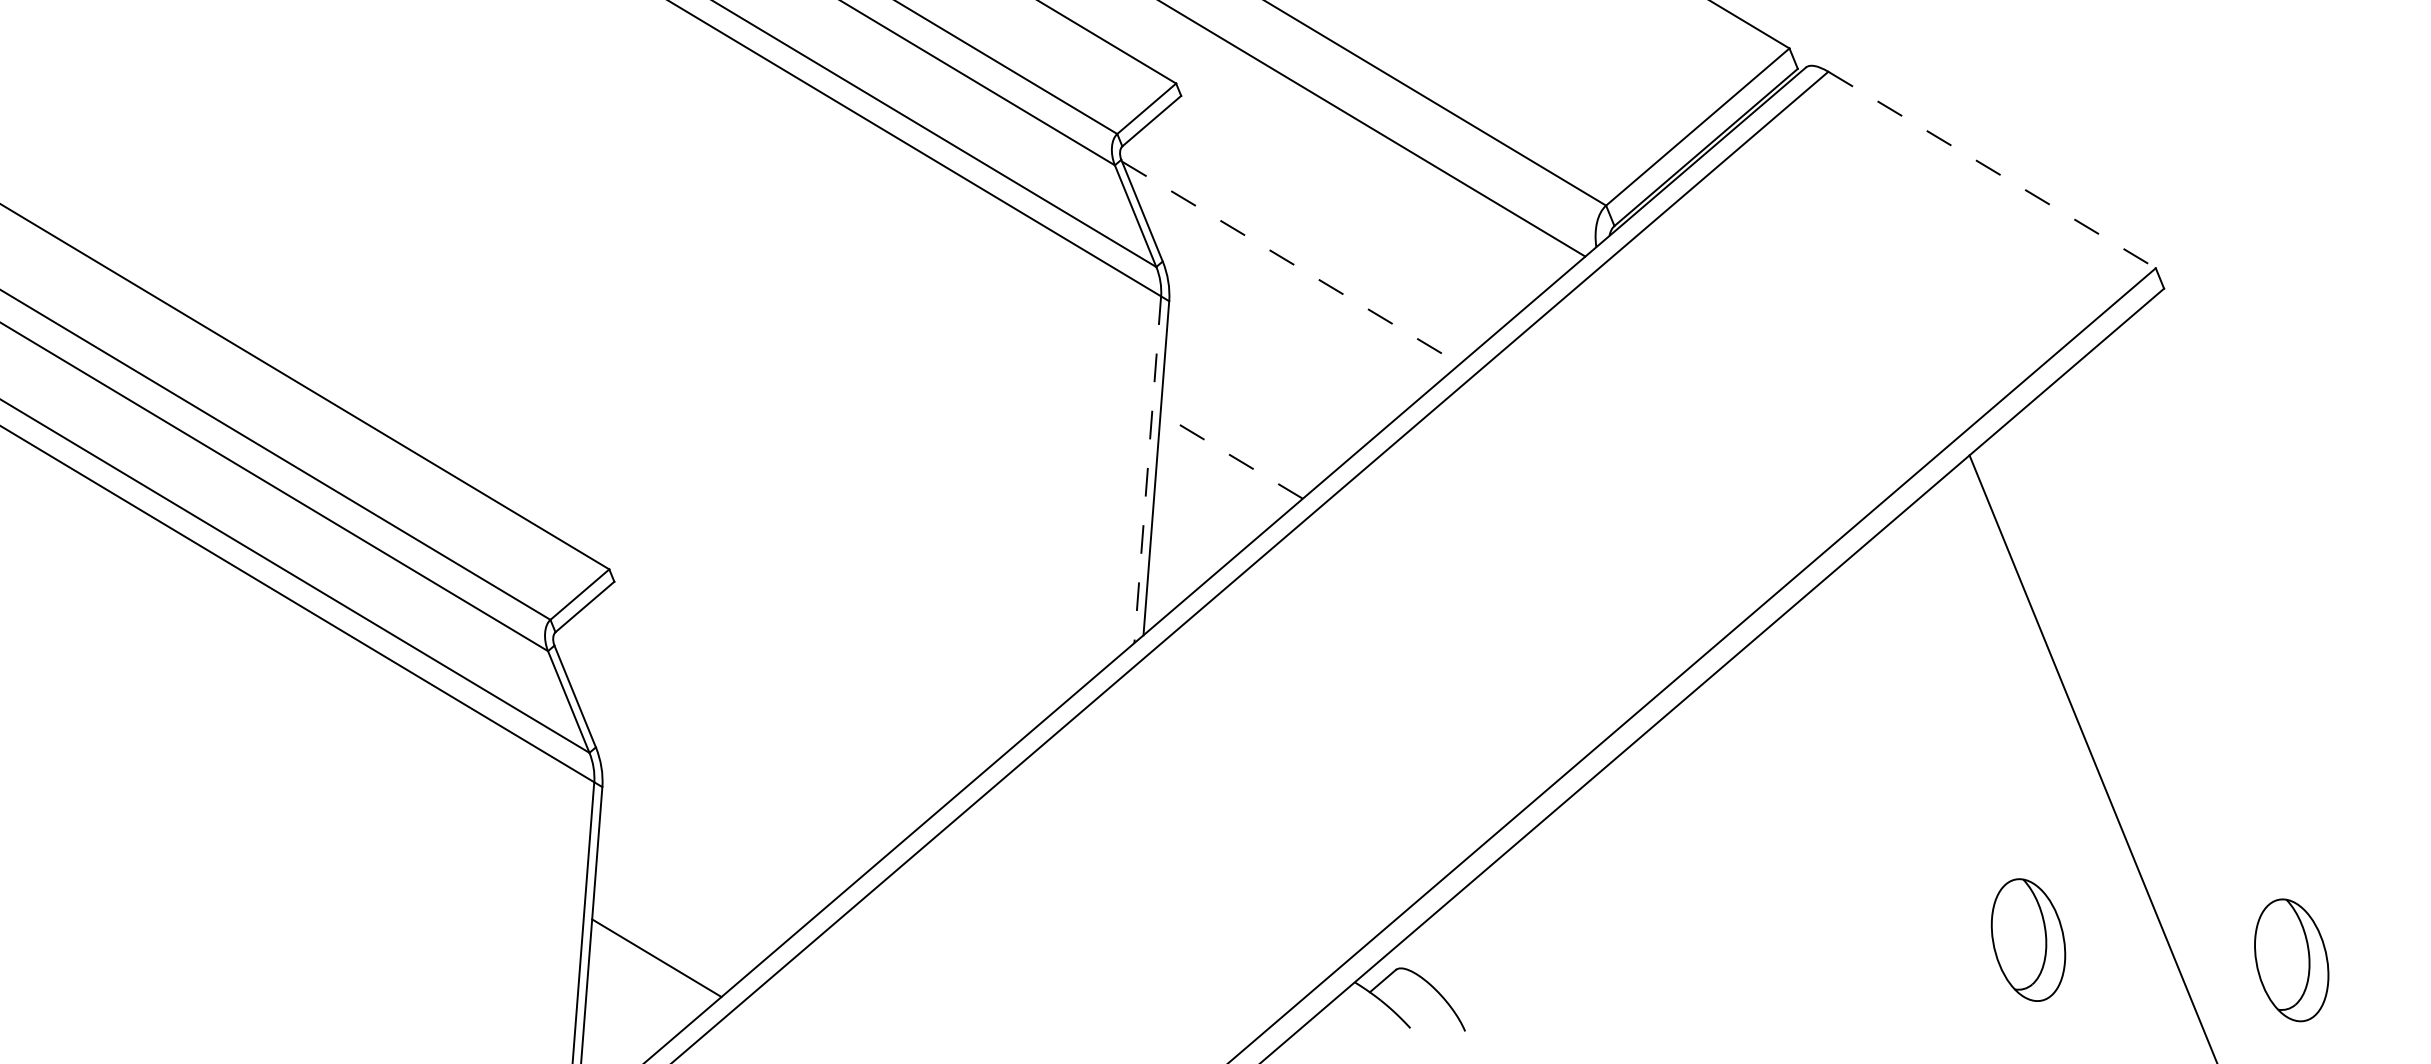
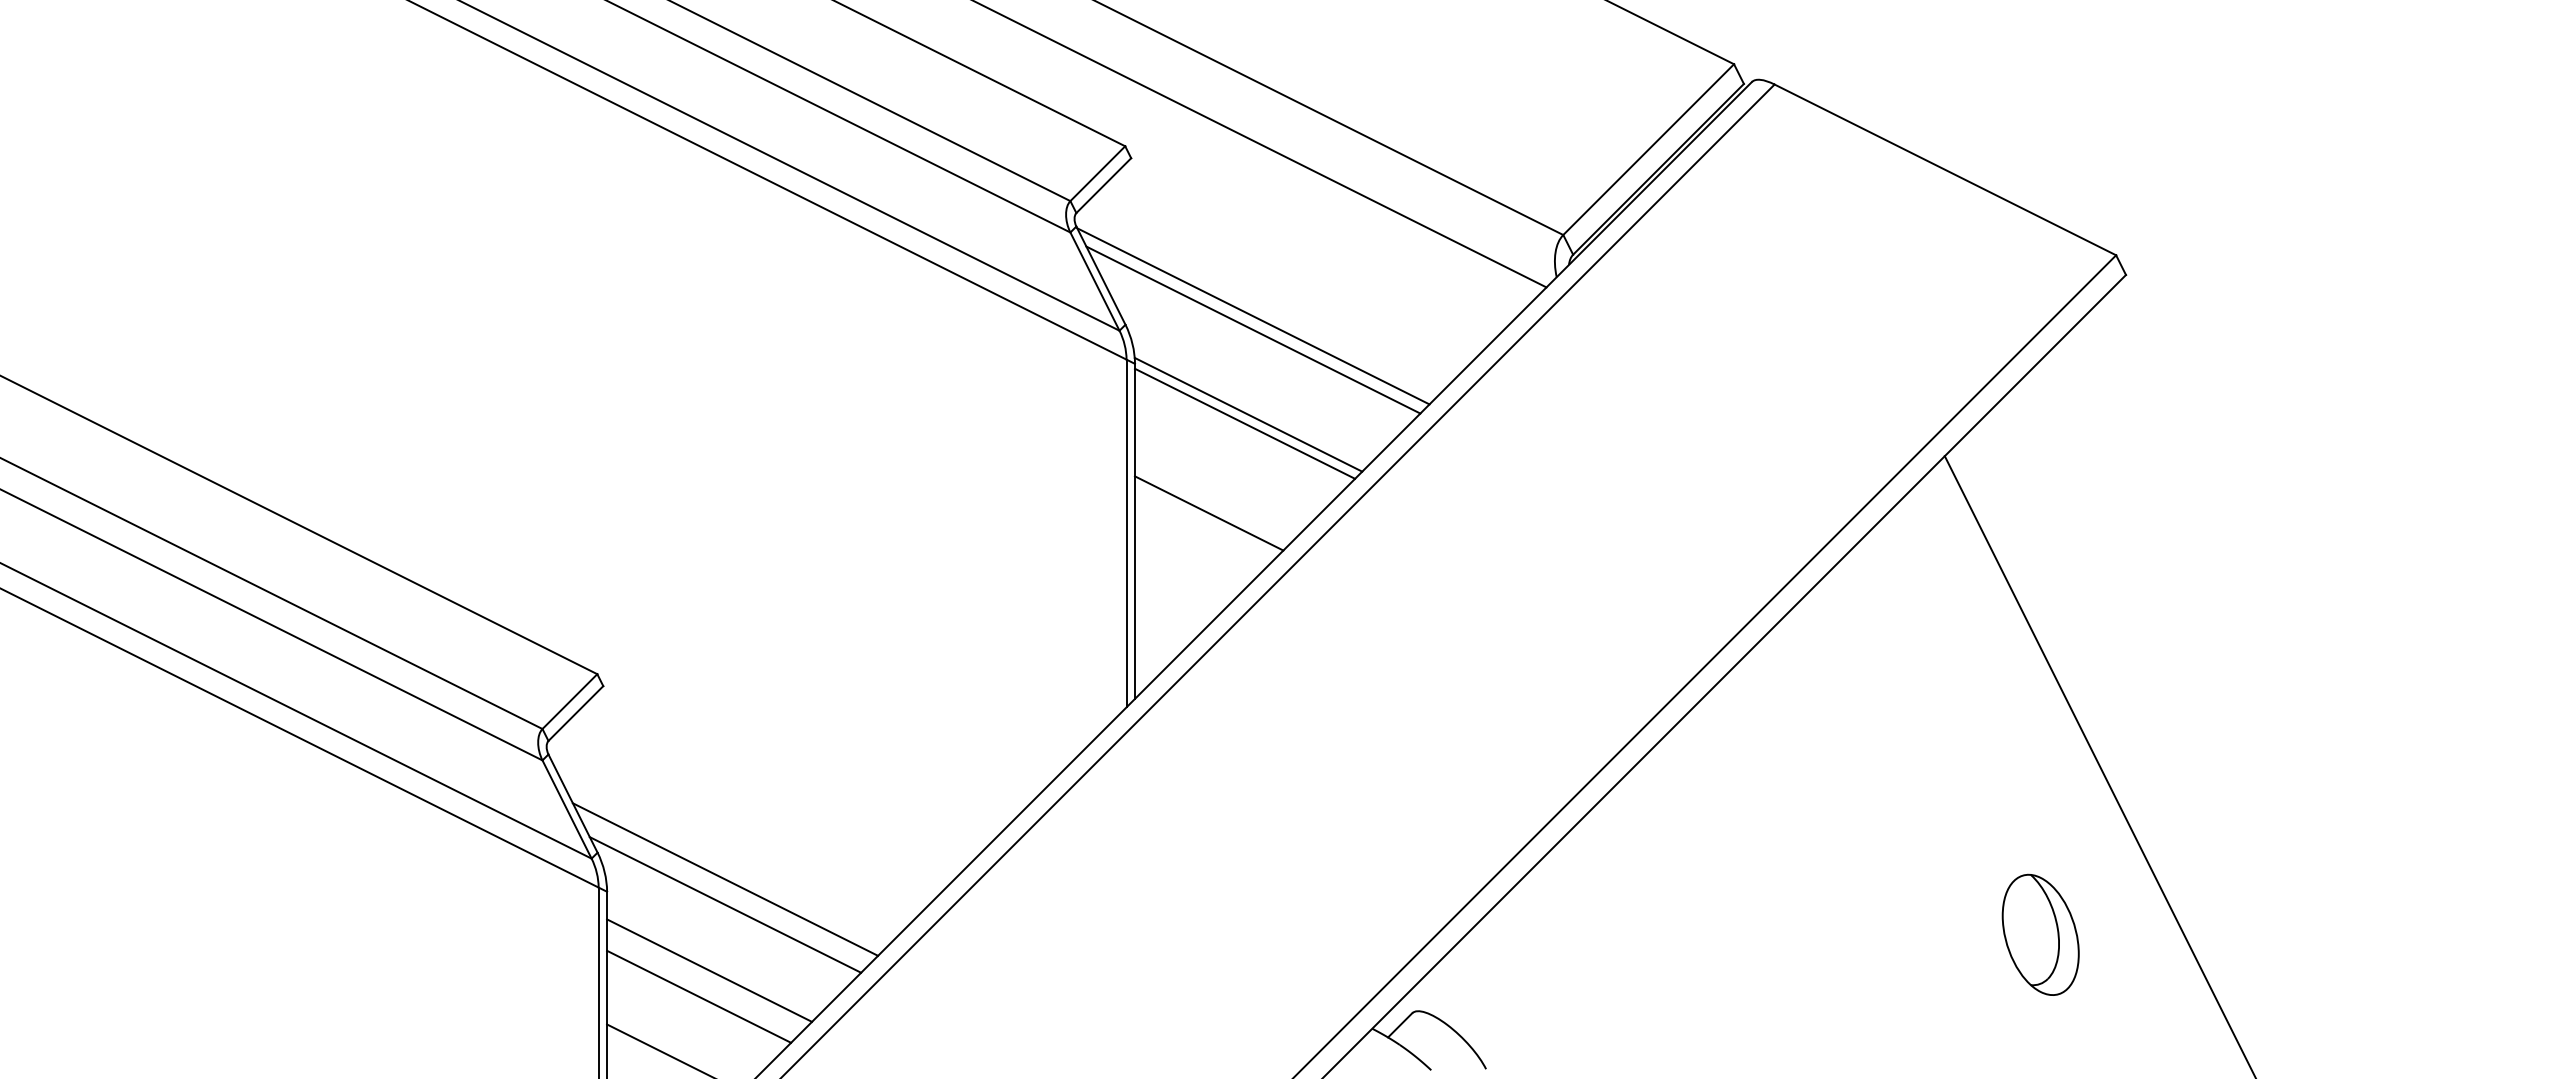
line: (1992, 169) -> (1945, 169), dashed -> solid
line: (1291, 263) -> (1253, 316), dashed -> solid
line: (1290, 276) -> (1253, 329), added
line: (1278, 360) -> (1248, 414), added
line: (1273, 369) -> (1244, 423), added
line: (1232, 456) -> (1209, 513), dashed -> solid
line: (1147, 469) -> (1126, 533), dashed -> solid
line: (721, 783) -> (725, 879), added
line: (719, 808) -> (725, 904), added
line: (698, 873) -> (709, 970), added
line: (686, 898) -> (699, 996), added
part: (2291, 959) -> (2304, 934), removed

